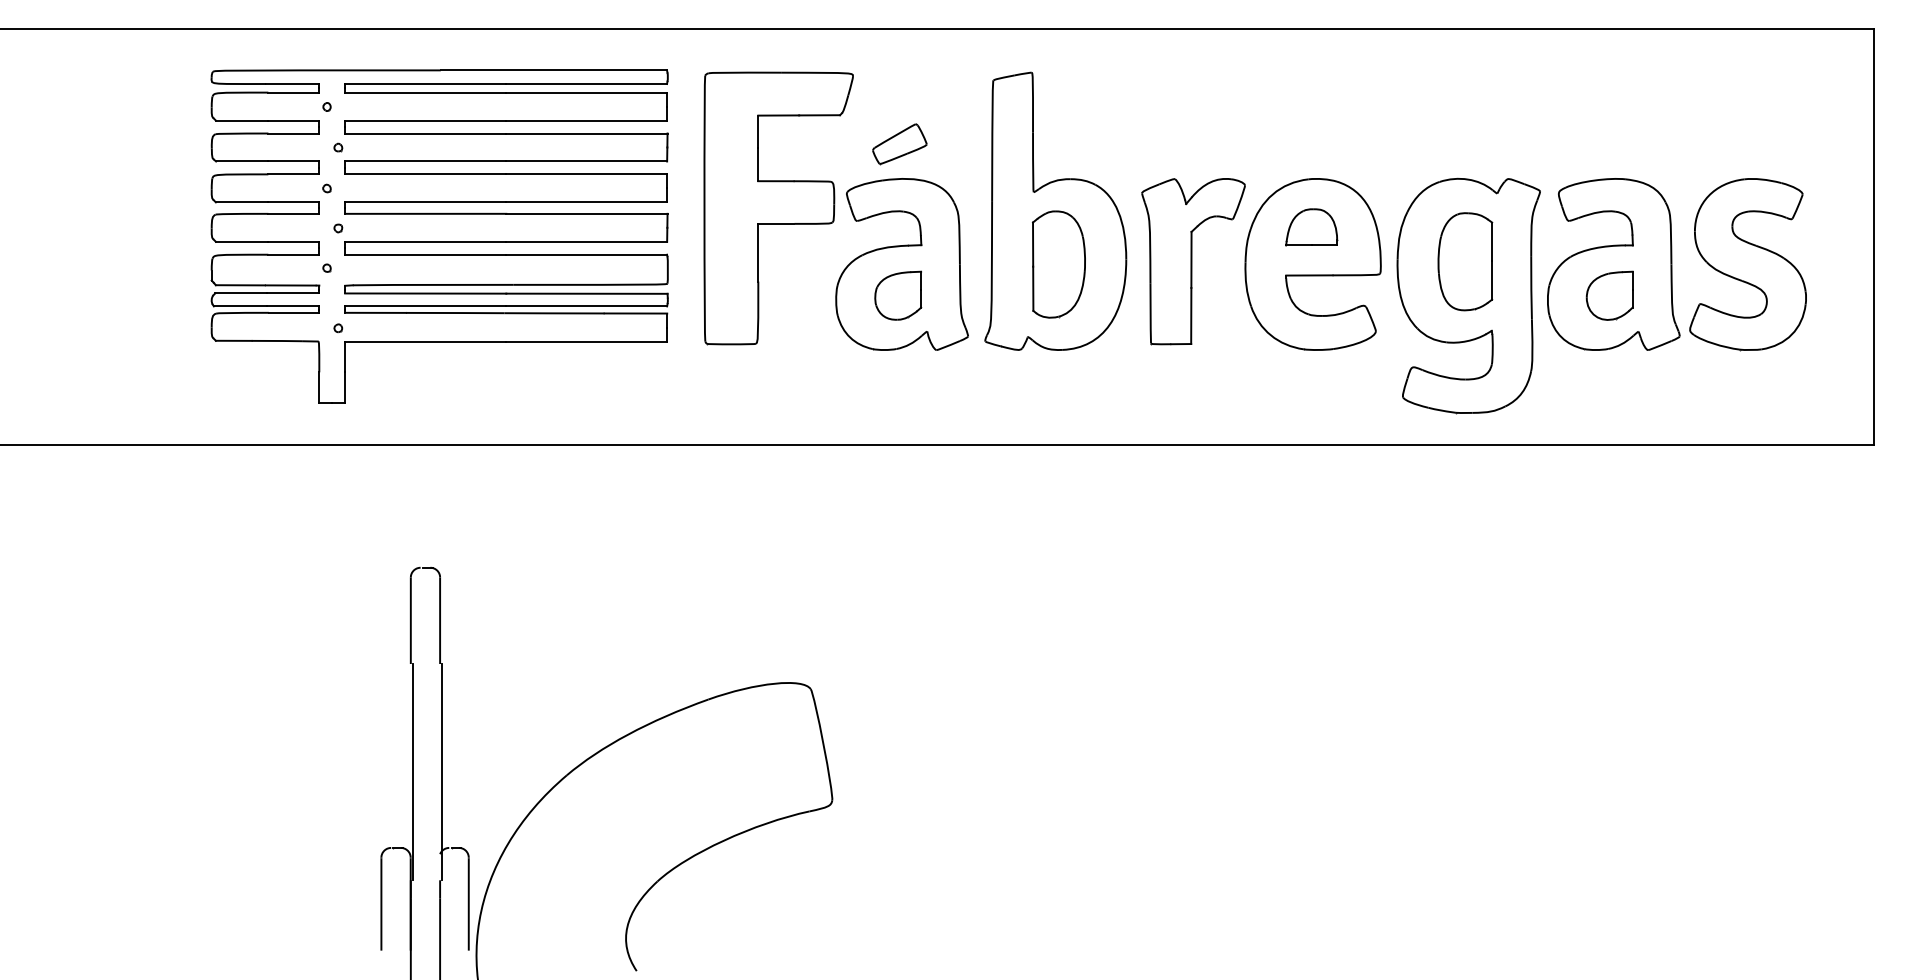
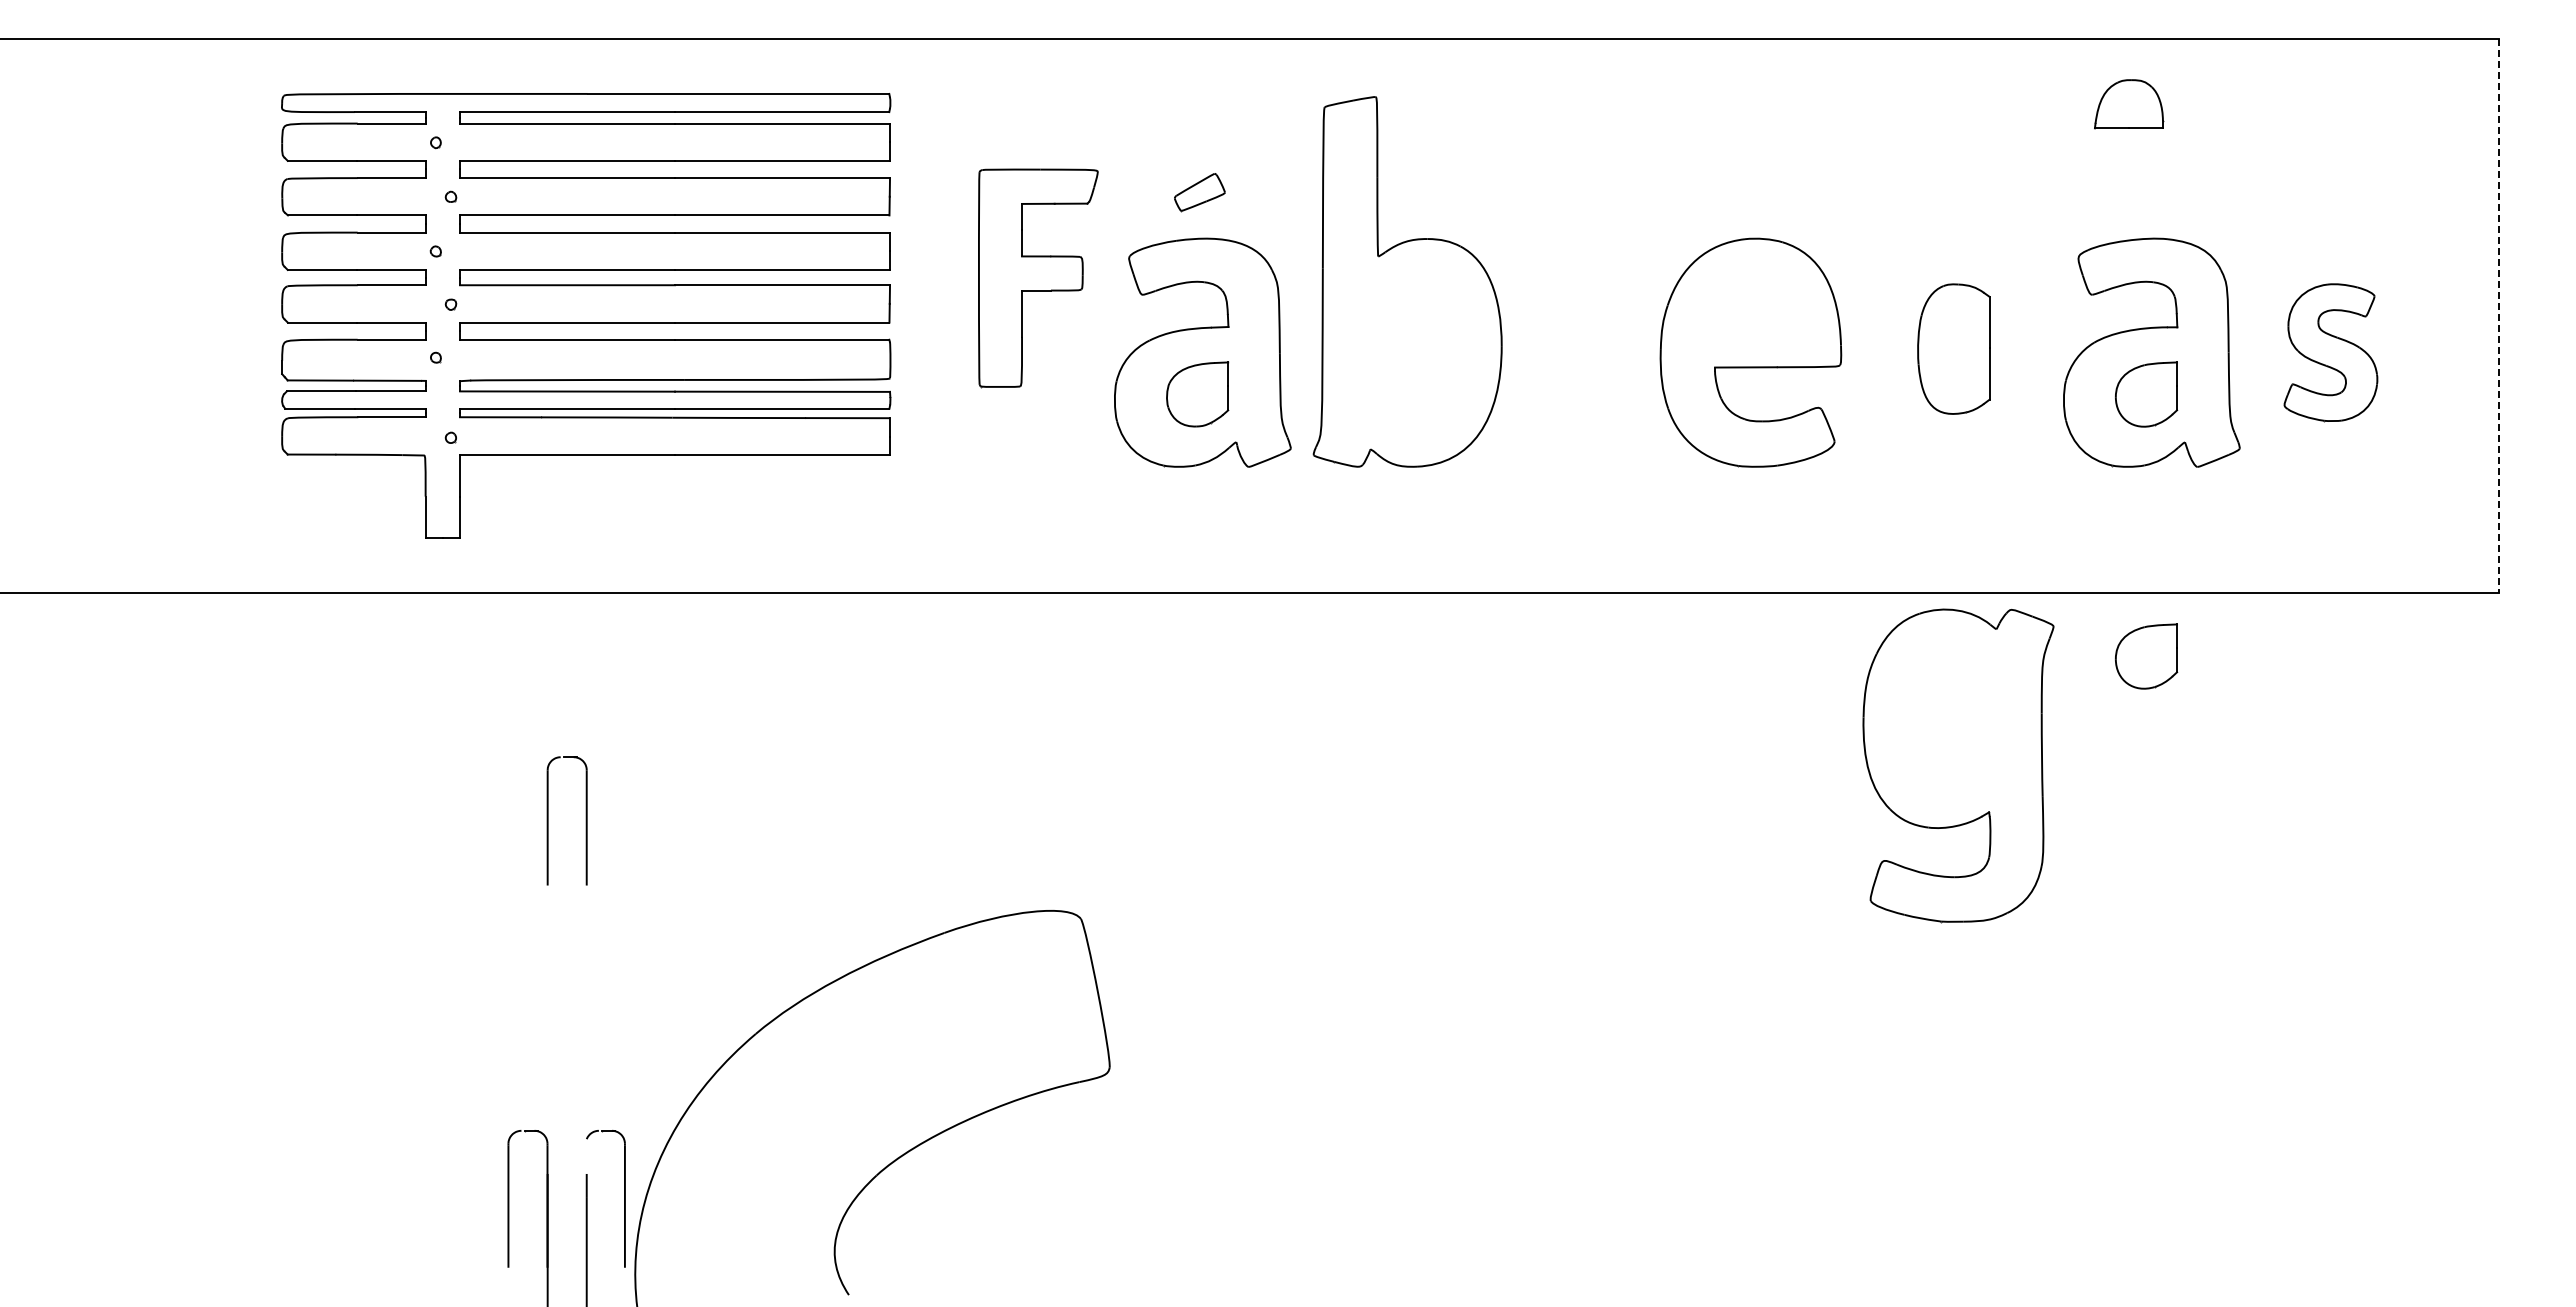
part: (899, 144) -> (1199, 192), size x0.7
part: (778, 208) -> (1038, 278), size x0.6
part: (1312, 227) -> (2129, 104), moved
line: (1873, 237) -> (2498, 316), solid -> dashed
part: (1193, 261) -> (1591, 348), removed
part: (1058, 264) -> (1411, 352), removed
part: (1747, 264) -> (2330, 352), size x0.6
part: (1468, 295) -> (1958, 765), moved
part: (1609, 492) -> (2146, 656), added
line: (412, 771) -> (550, 1029), removed
line: (442, 771) -> (589, 1029), removed

